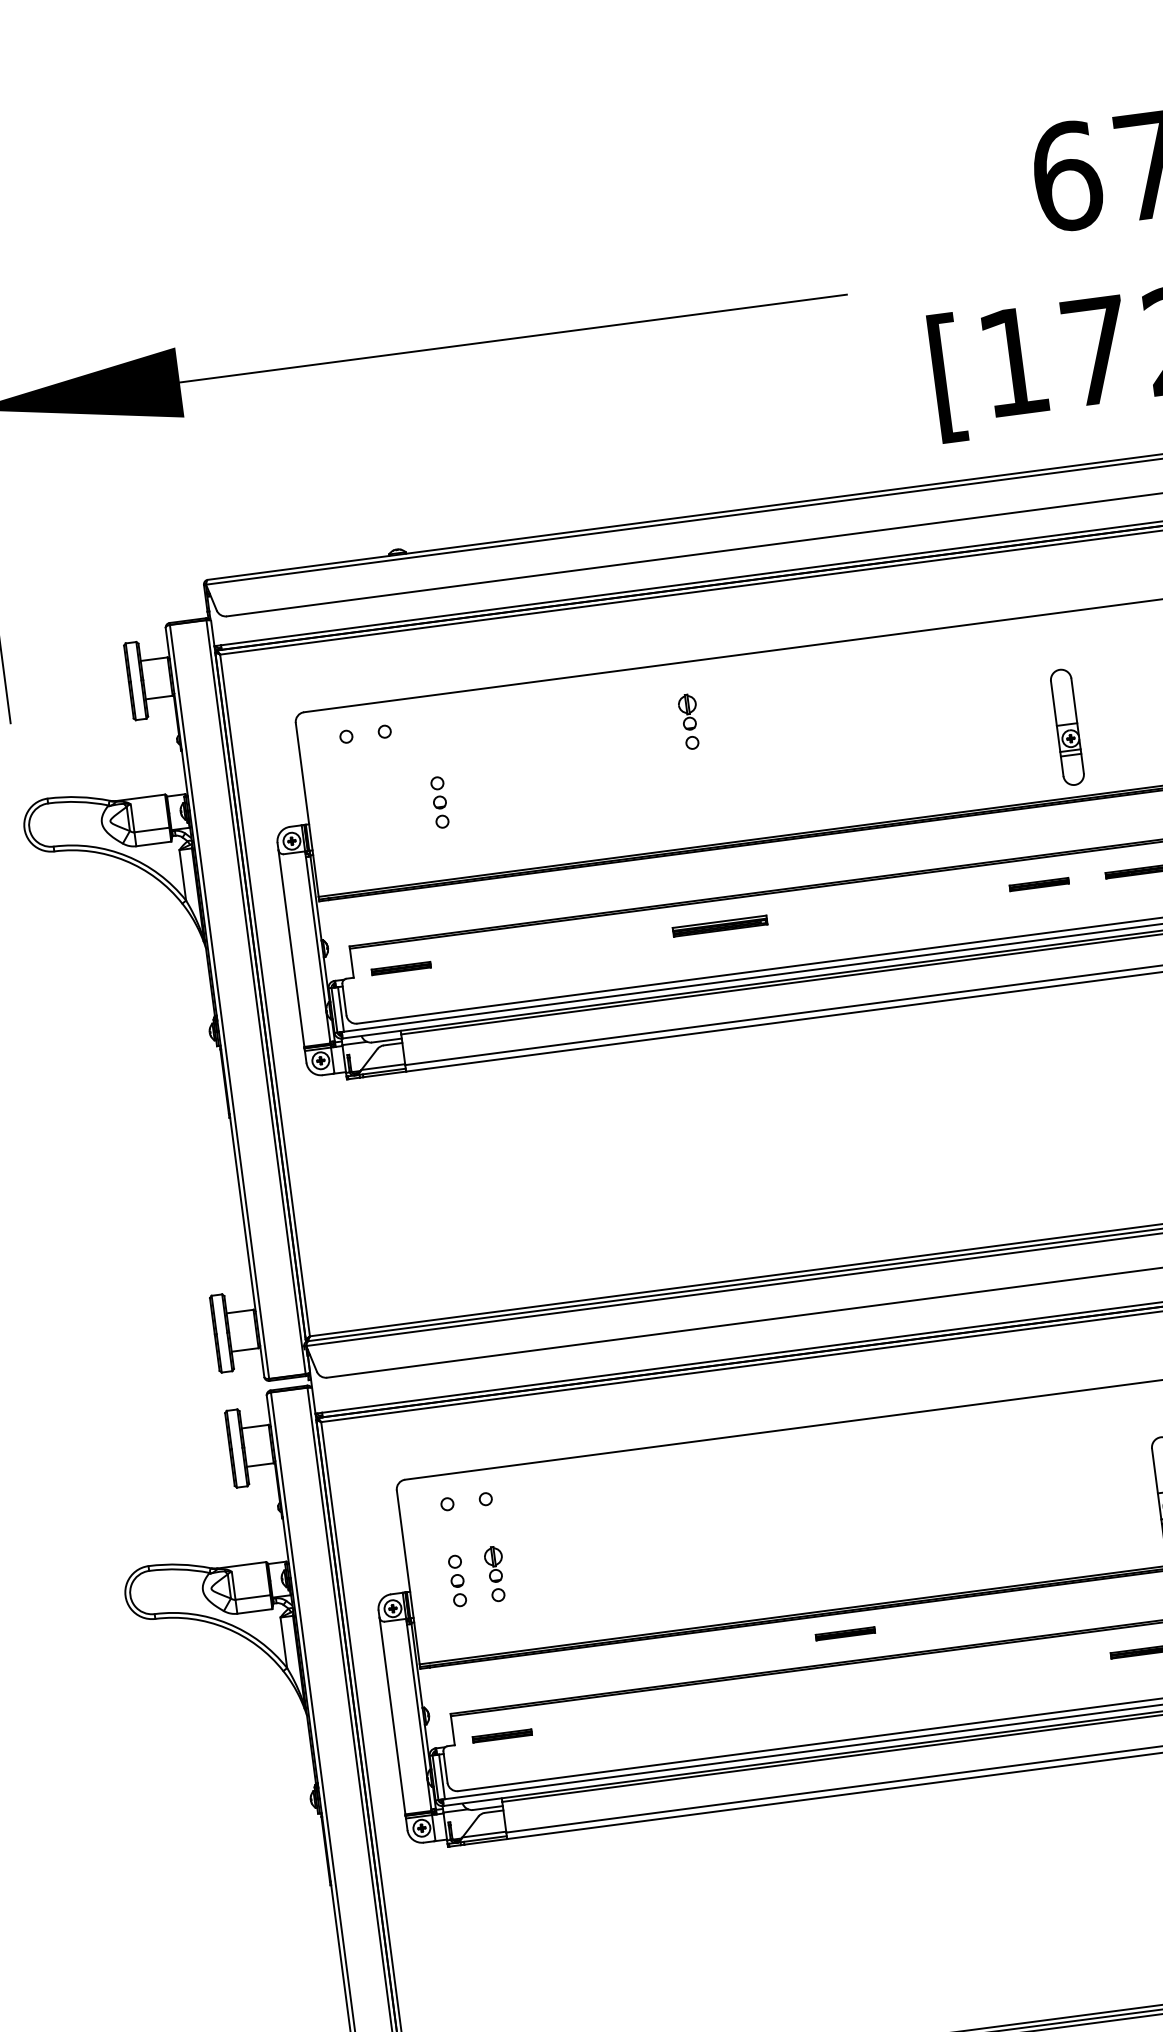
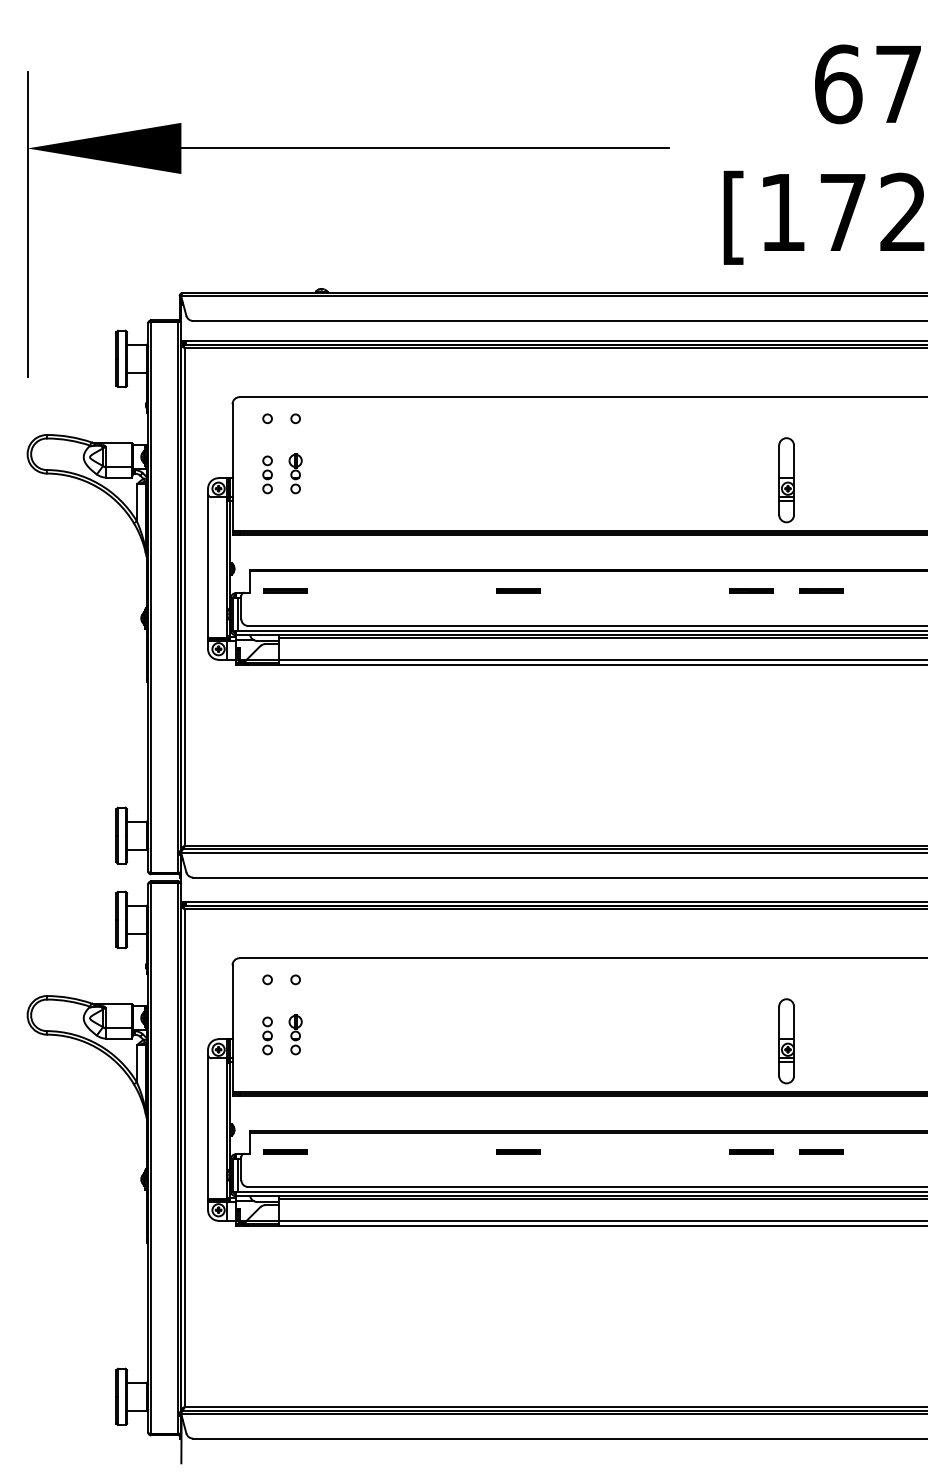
part: (689, 721) -> (295, 473), moved
part: (439, 802) -> (267, 474), moved
part: (720, 926) -> (518, 590), size x0.62
part: (845, 1633) -> (518, 1151), moved

